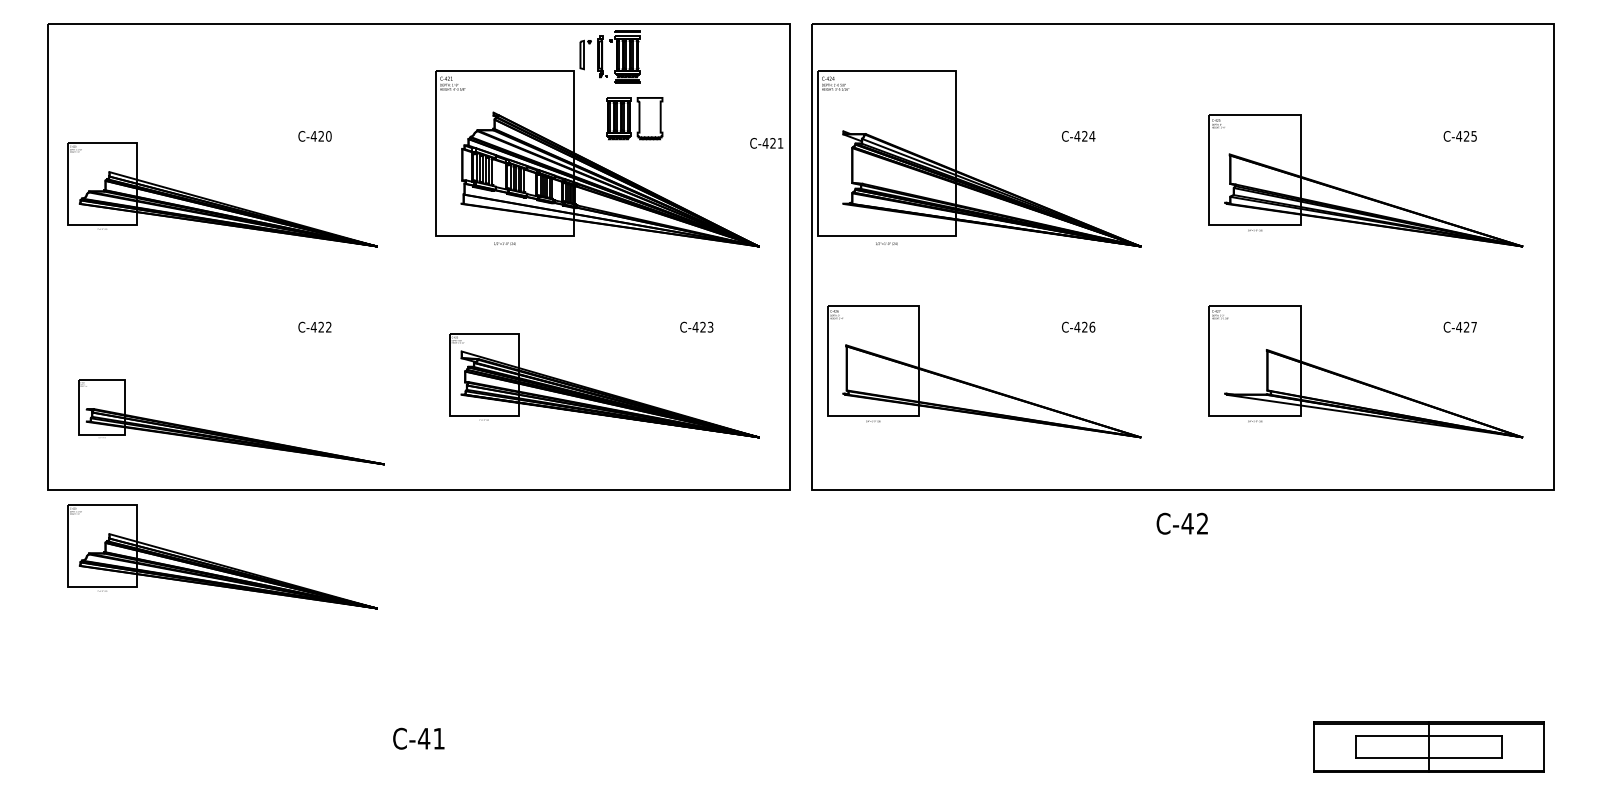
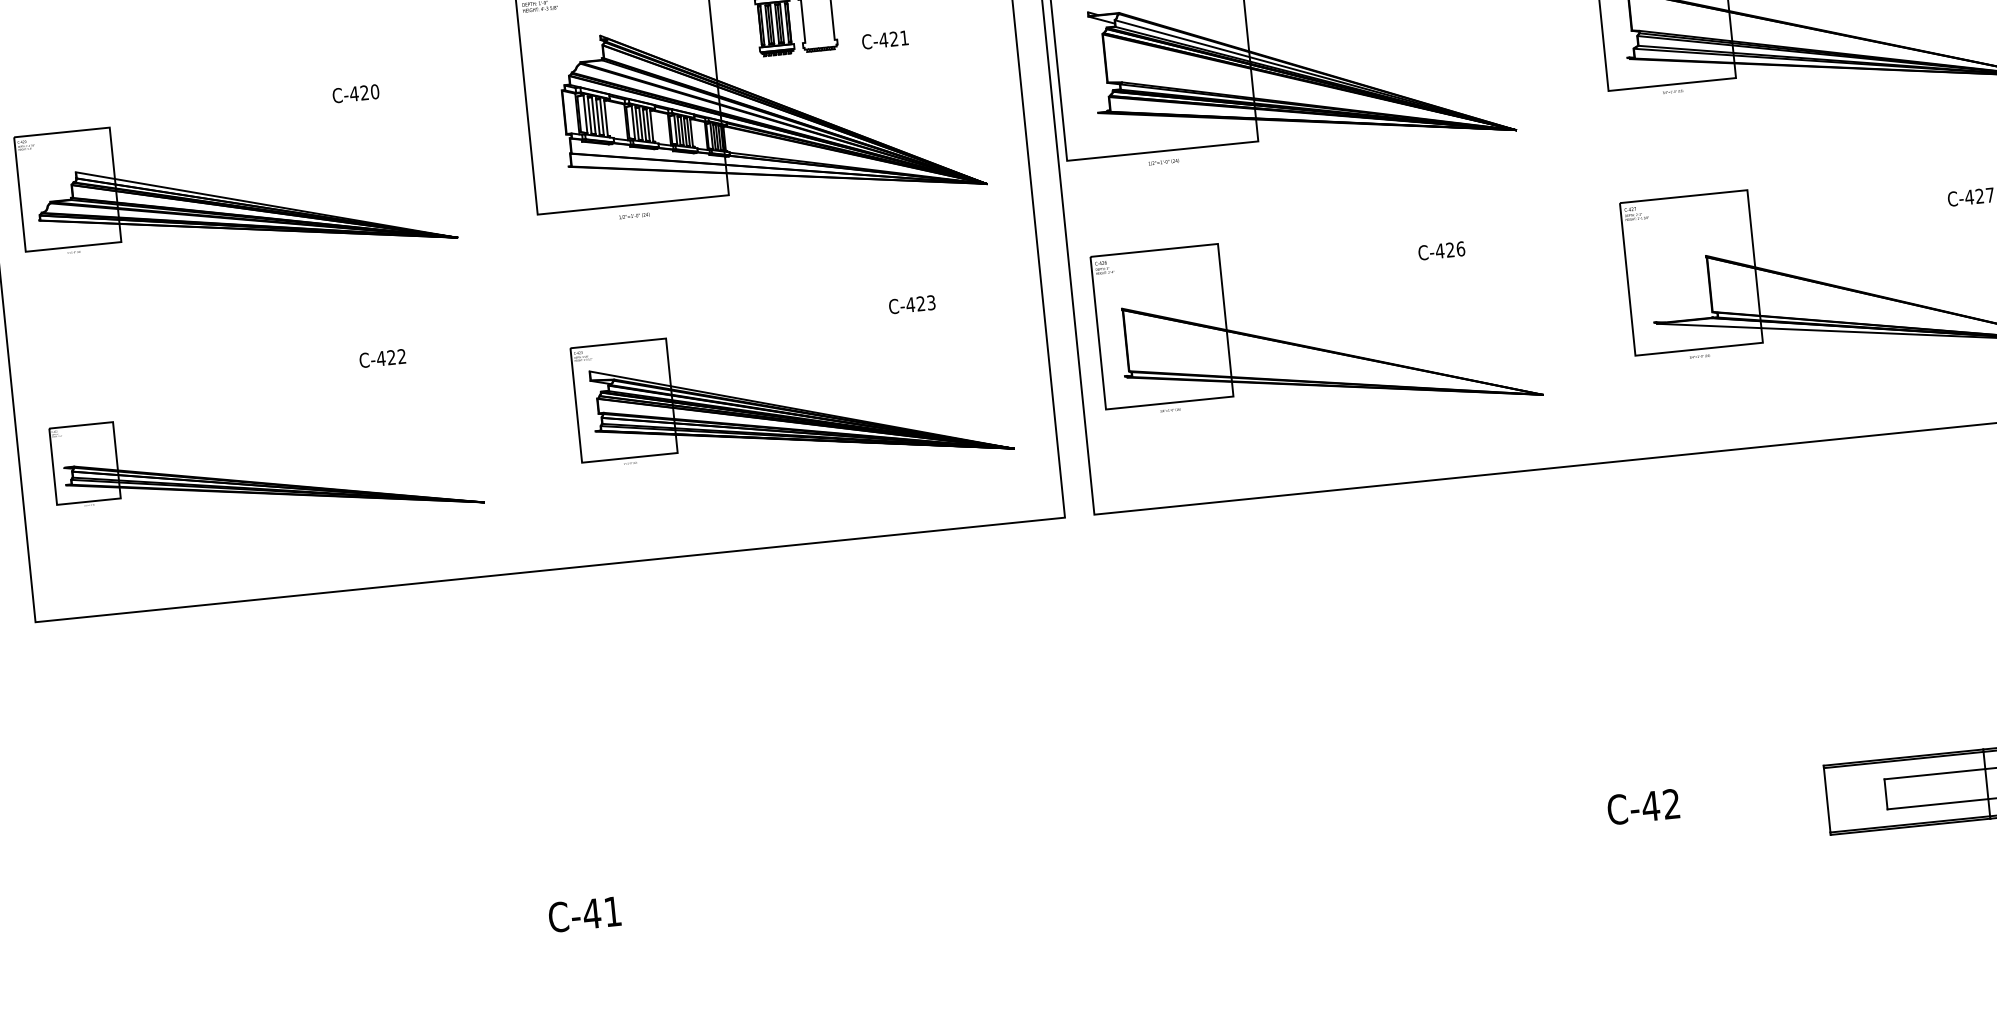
text: (766, 143) -> (884, 40), moved
part: (228, 433) -> (264, 481), moved
text: (1181, 523) -> (1642, 806), moved
part: (219, 563) -> (283, 699), removed

